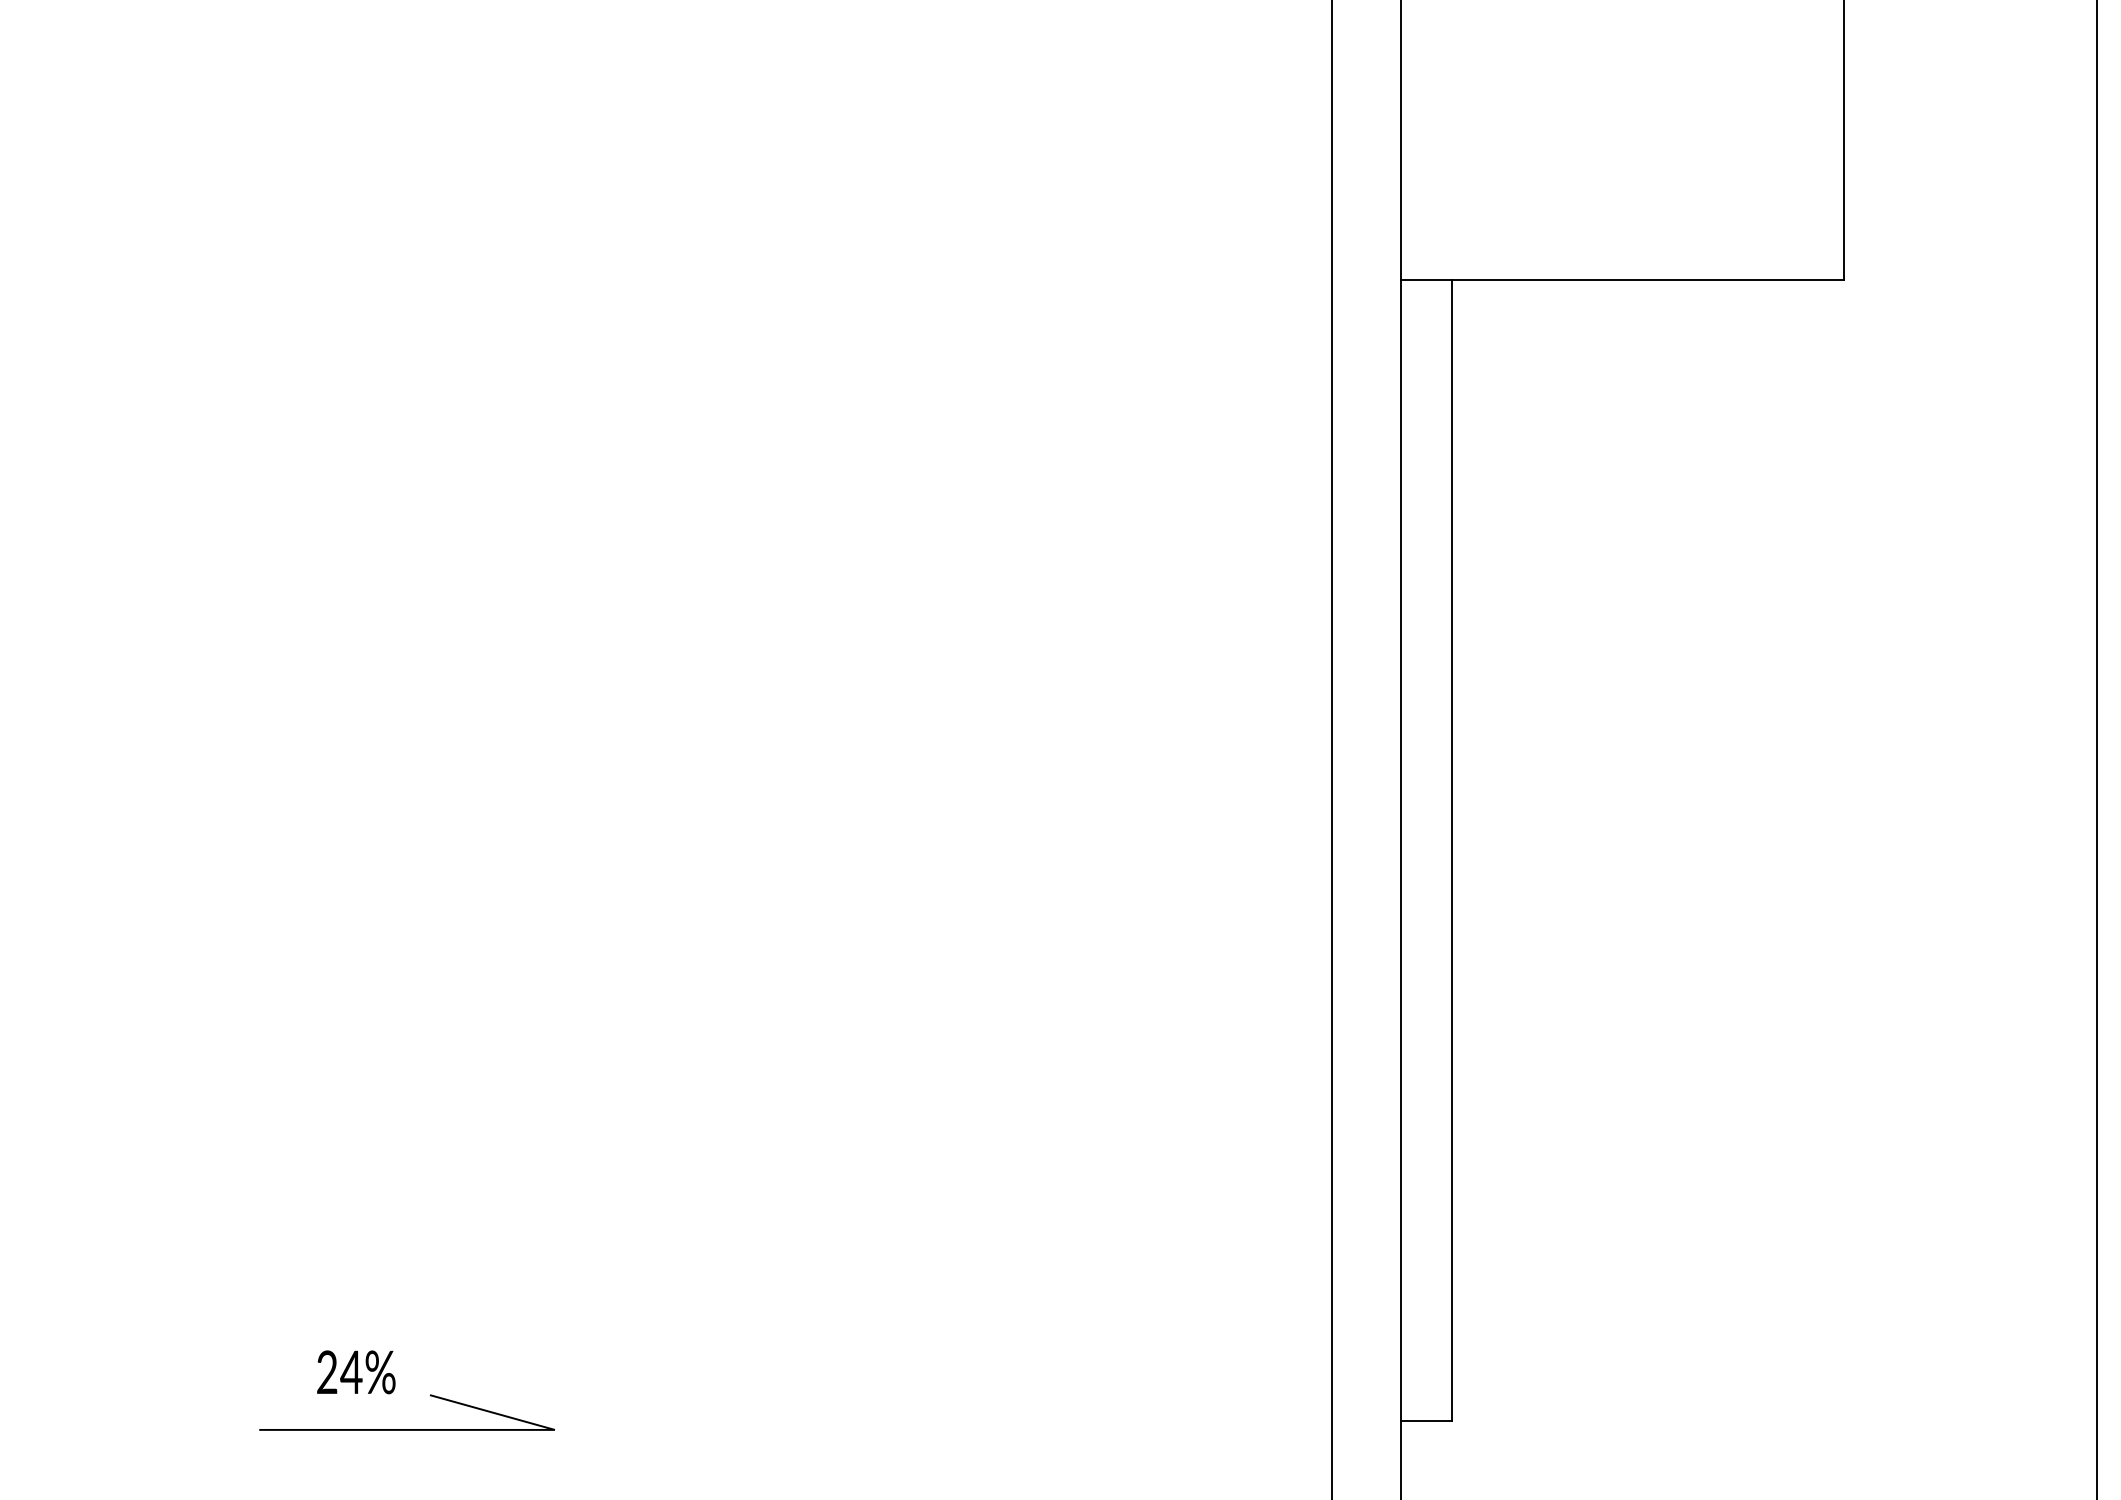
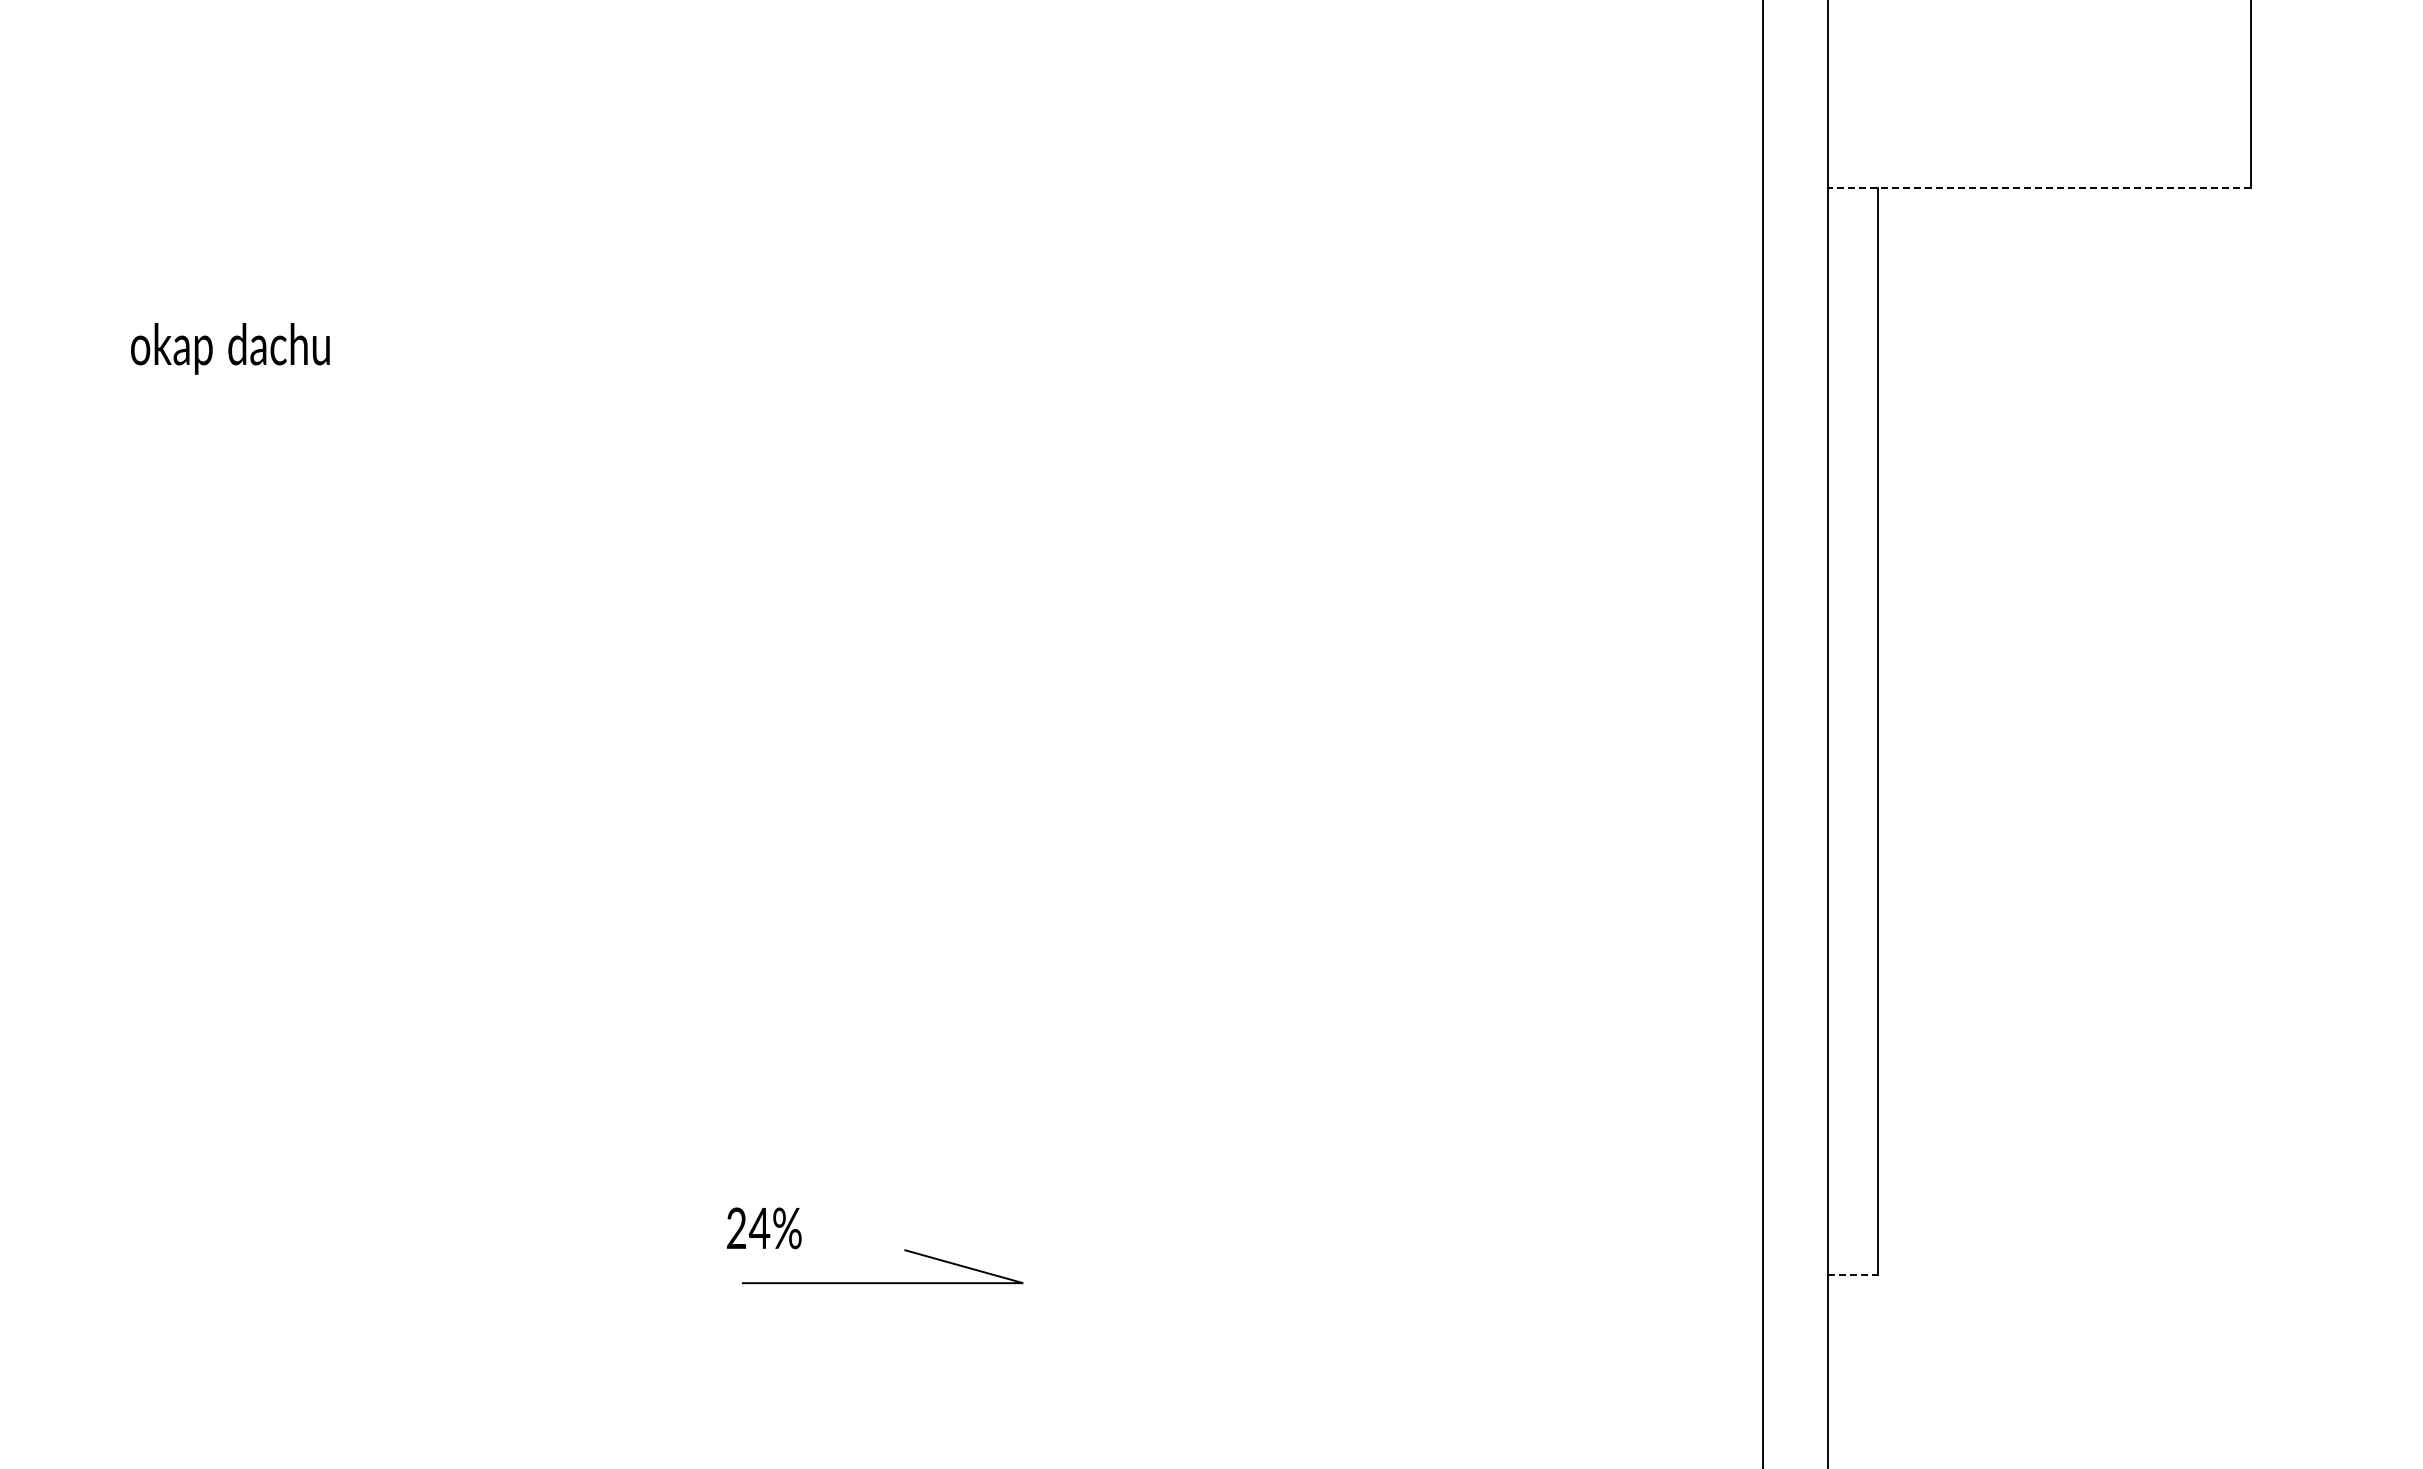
line: (1622, 279) -> (2039, 188), solid -> dashed
text: (356, 1372) -> (764, 1228), moved
line: (1426, 1420) -> (1852, 1274), solid -> dashed

